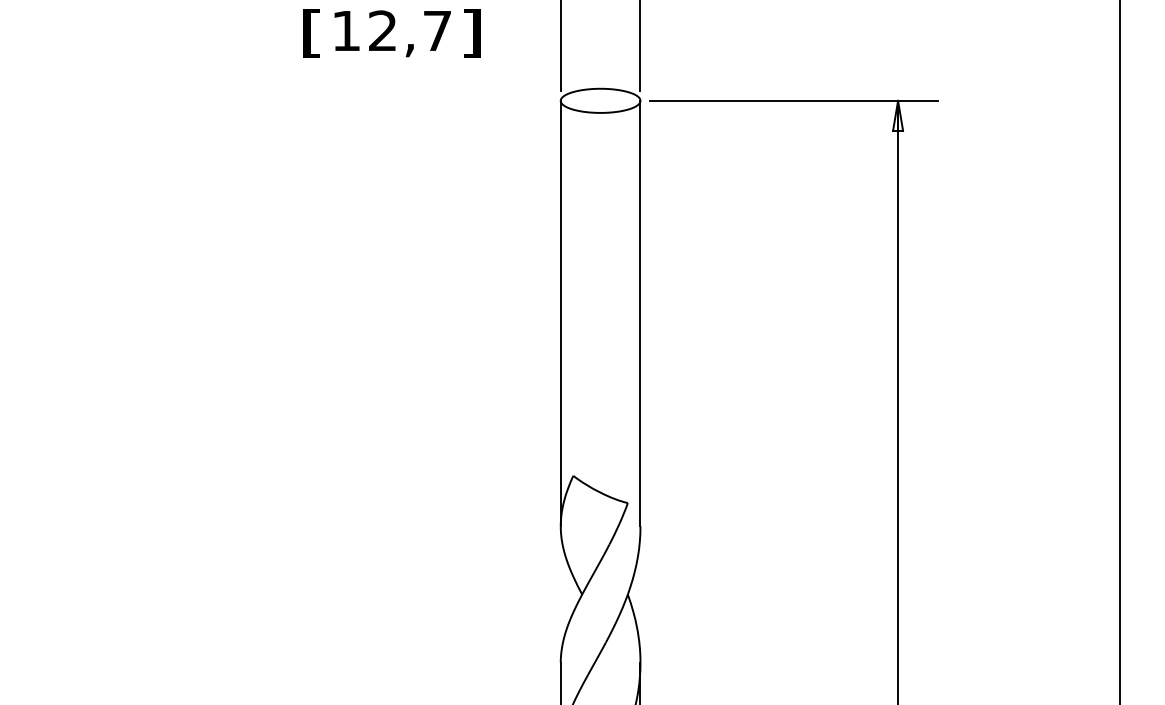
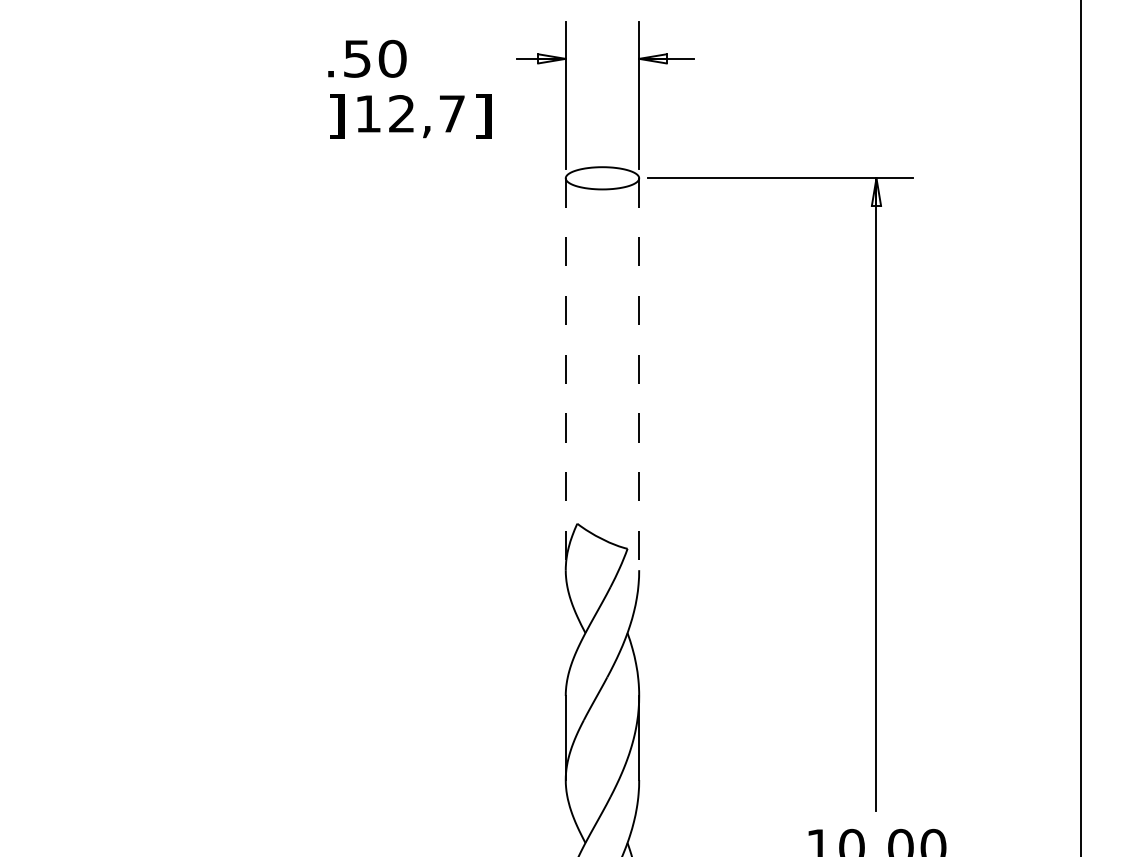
text: (311, 33) -> (336, 116), [ -> ]
line: (560, 313) -> (565, 374), solid -> dashed
line: (640, 313) -> (639, 374), solid -> dashed

